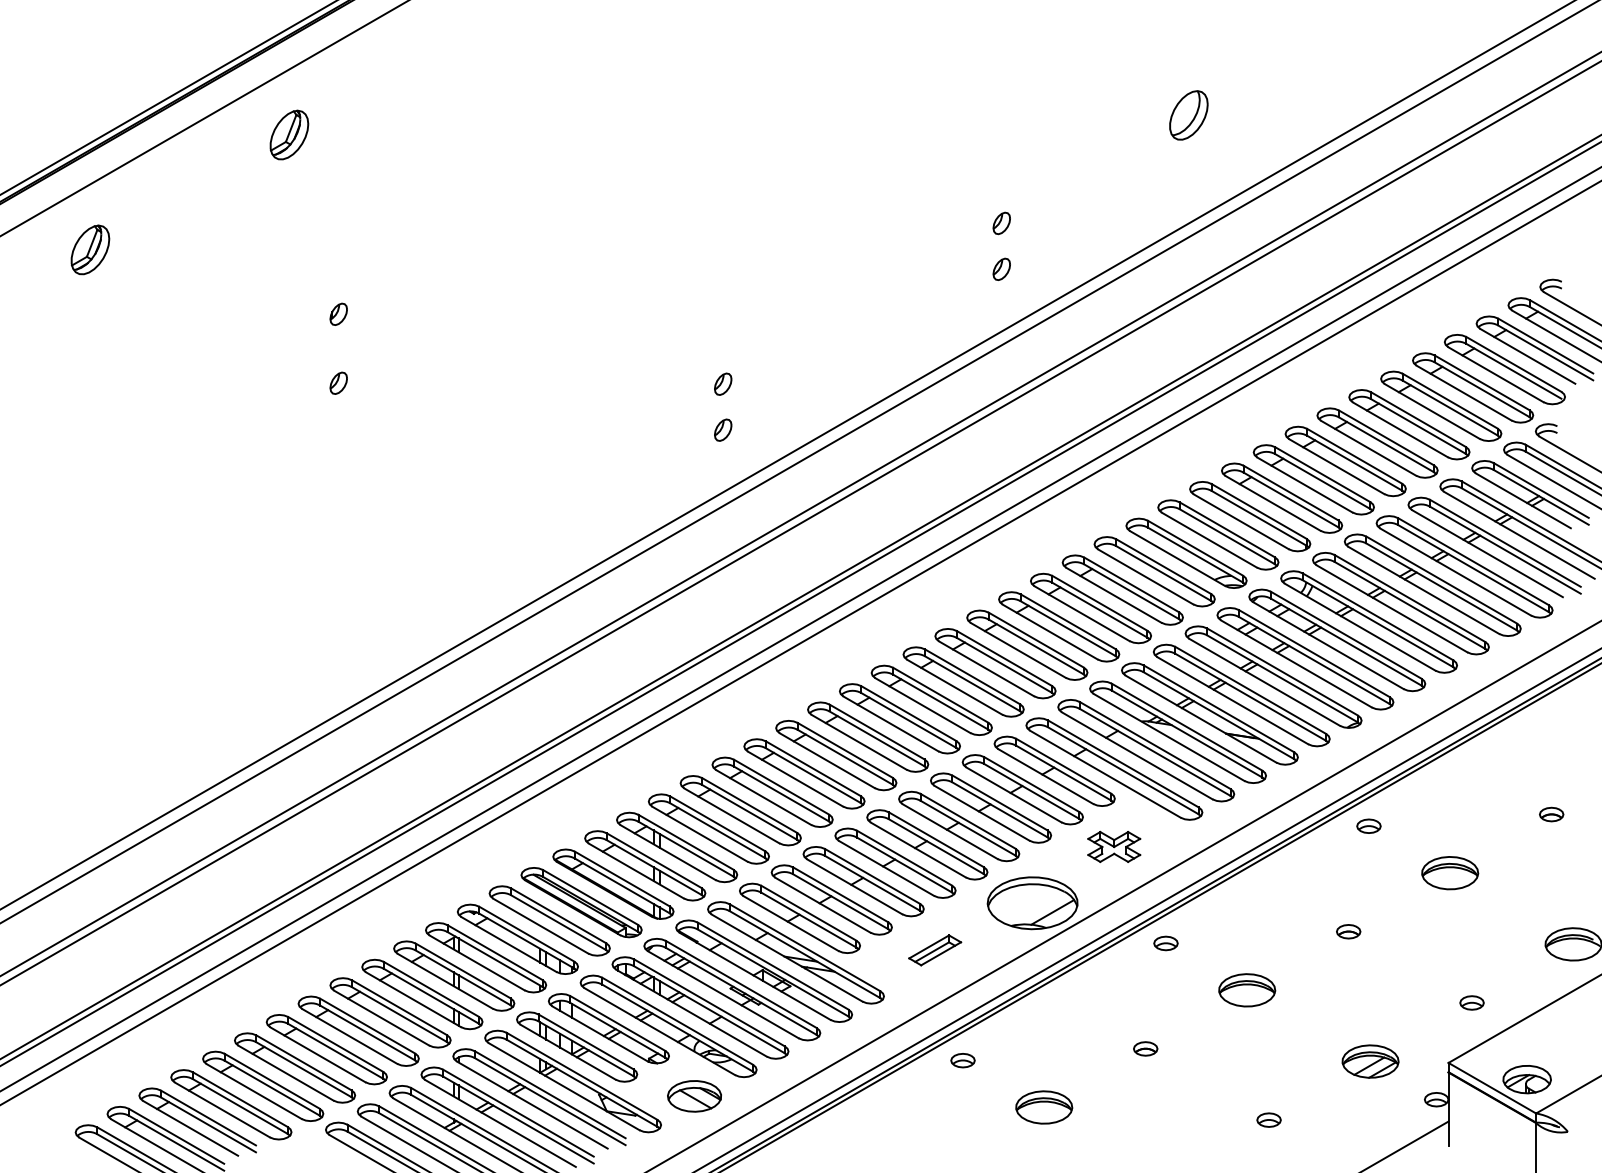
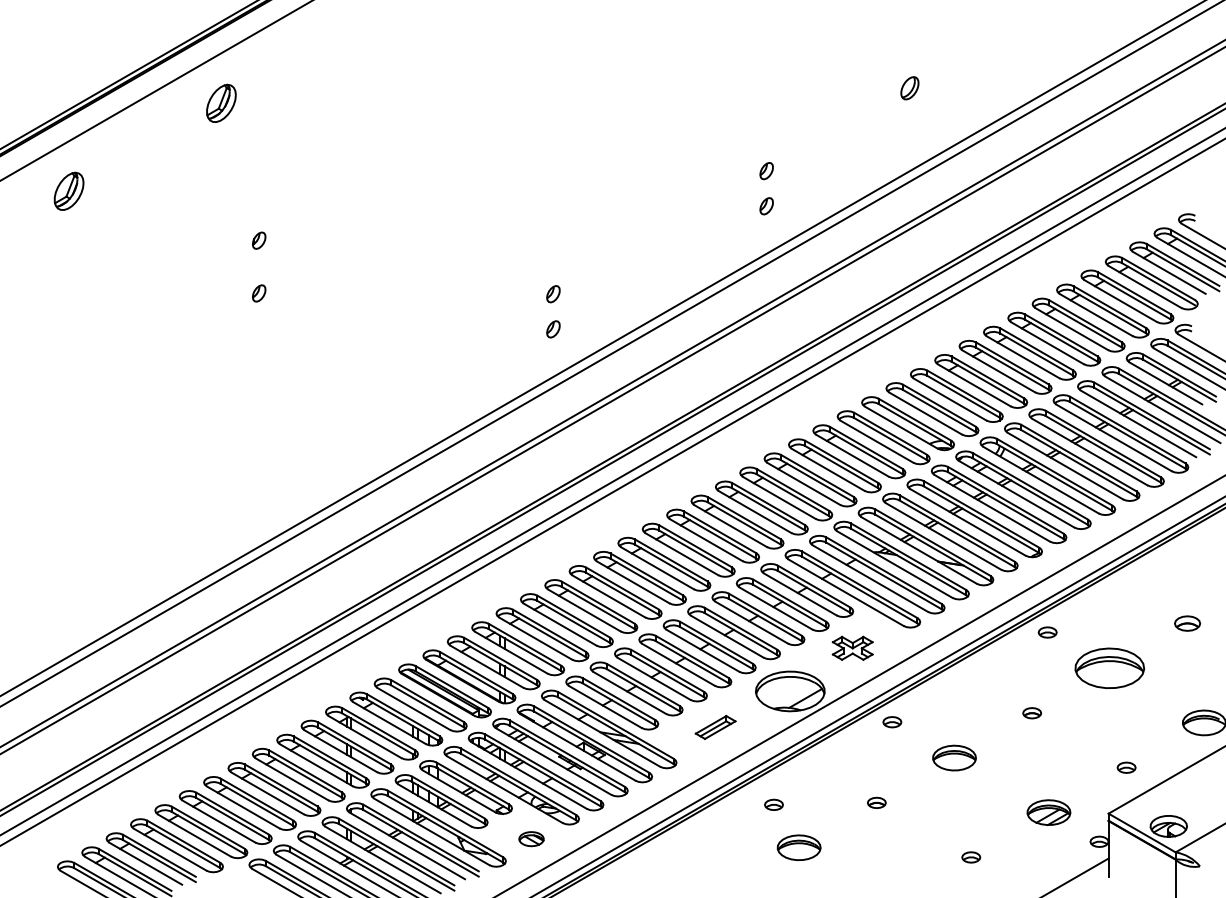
part: (1188, 114) -> (909, 87), size x0.6
part: (1551, 814) -> (1187, 623), size x1.4
part: (1449, 873) -> (1109, 668), size x1.6
part: (962, 1060) -> (773, 804), moved
part: (694, 1095) -> (531, 838), size x0.6

